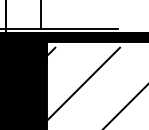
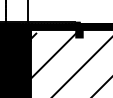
fill: (125, 41) -> (79, 29), added

